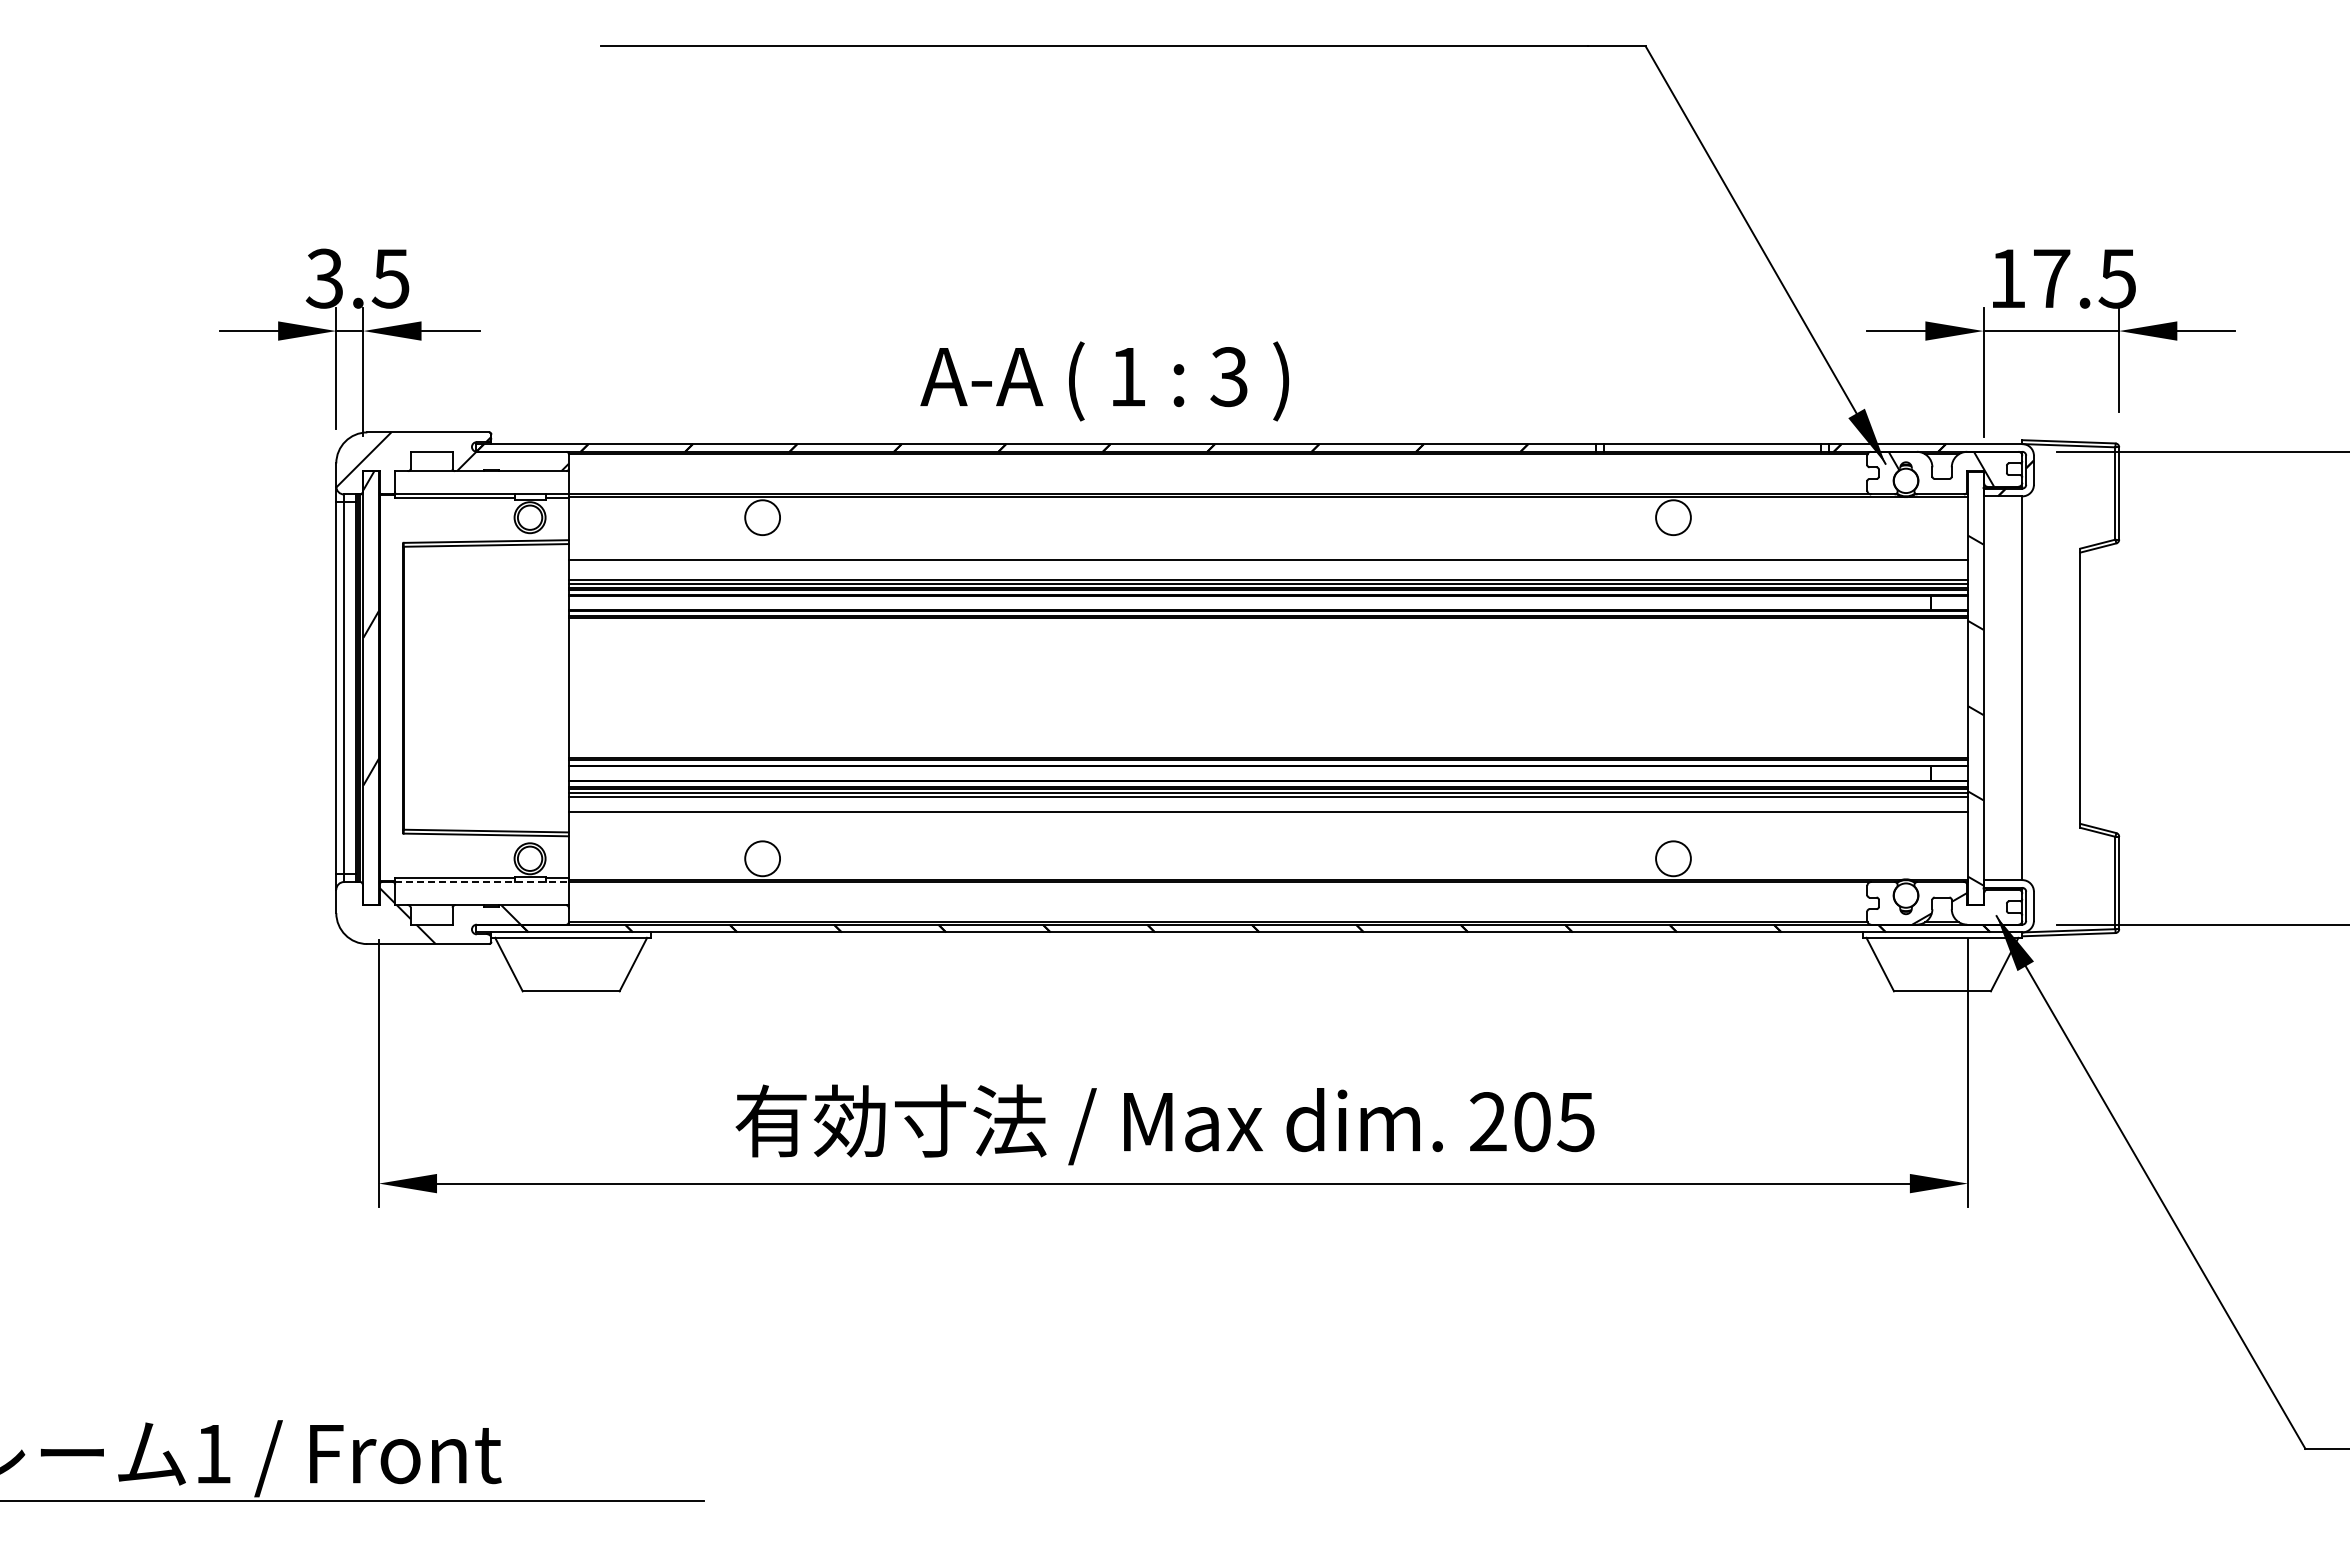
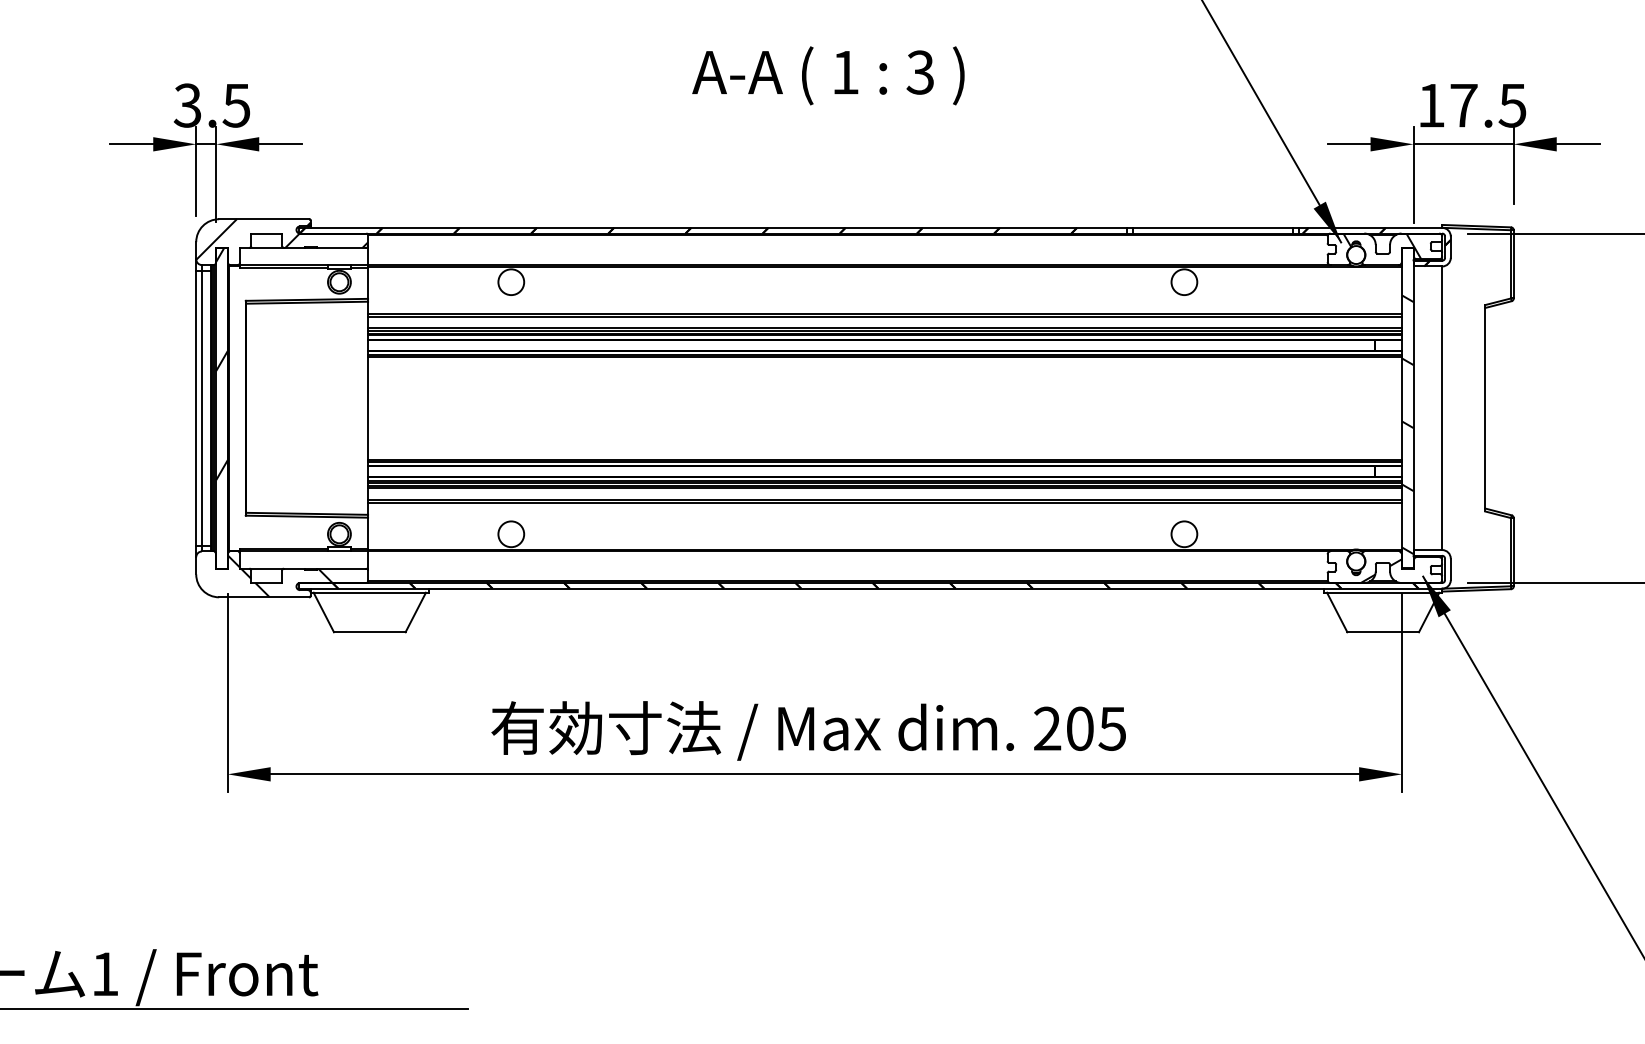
text: (1104, 381) -> (828, 75), moved
line: (1268, 564) -> (885, 316), added
line: (1268, 816) -> (885, 503), added
line: (482, 882) -> (304, 551), dashed -> solid

